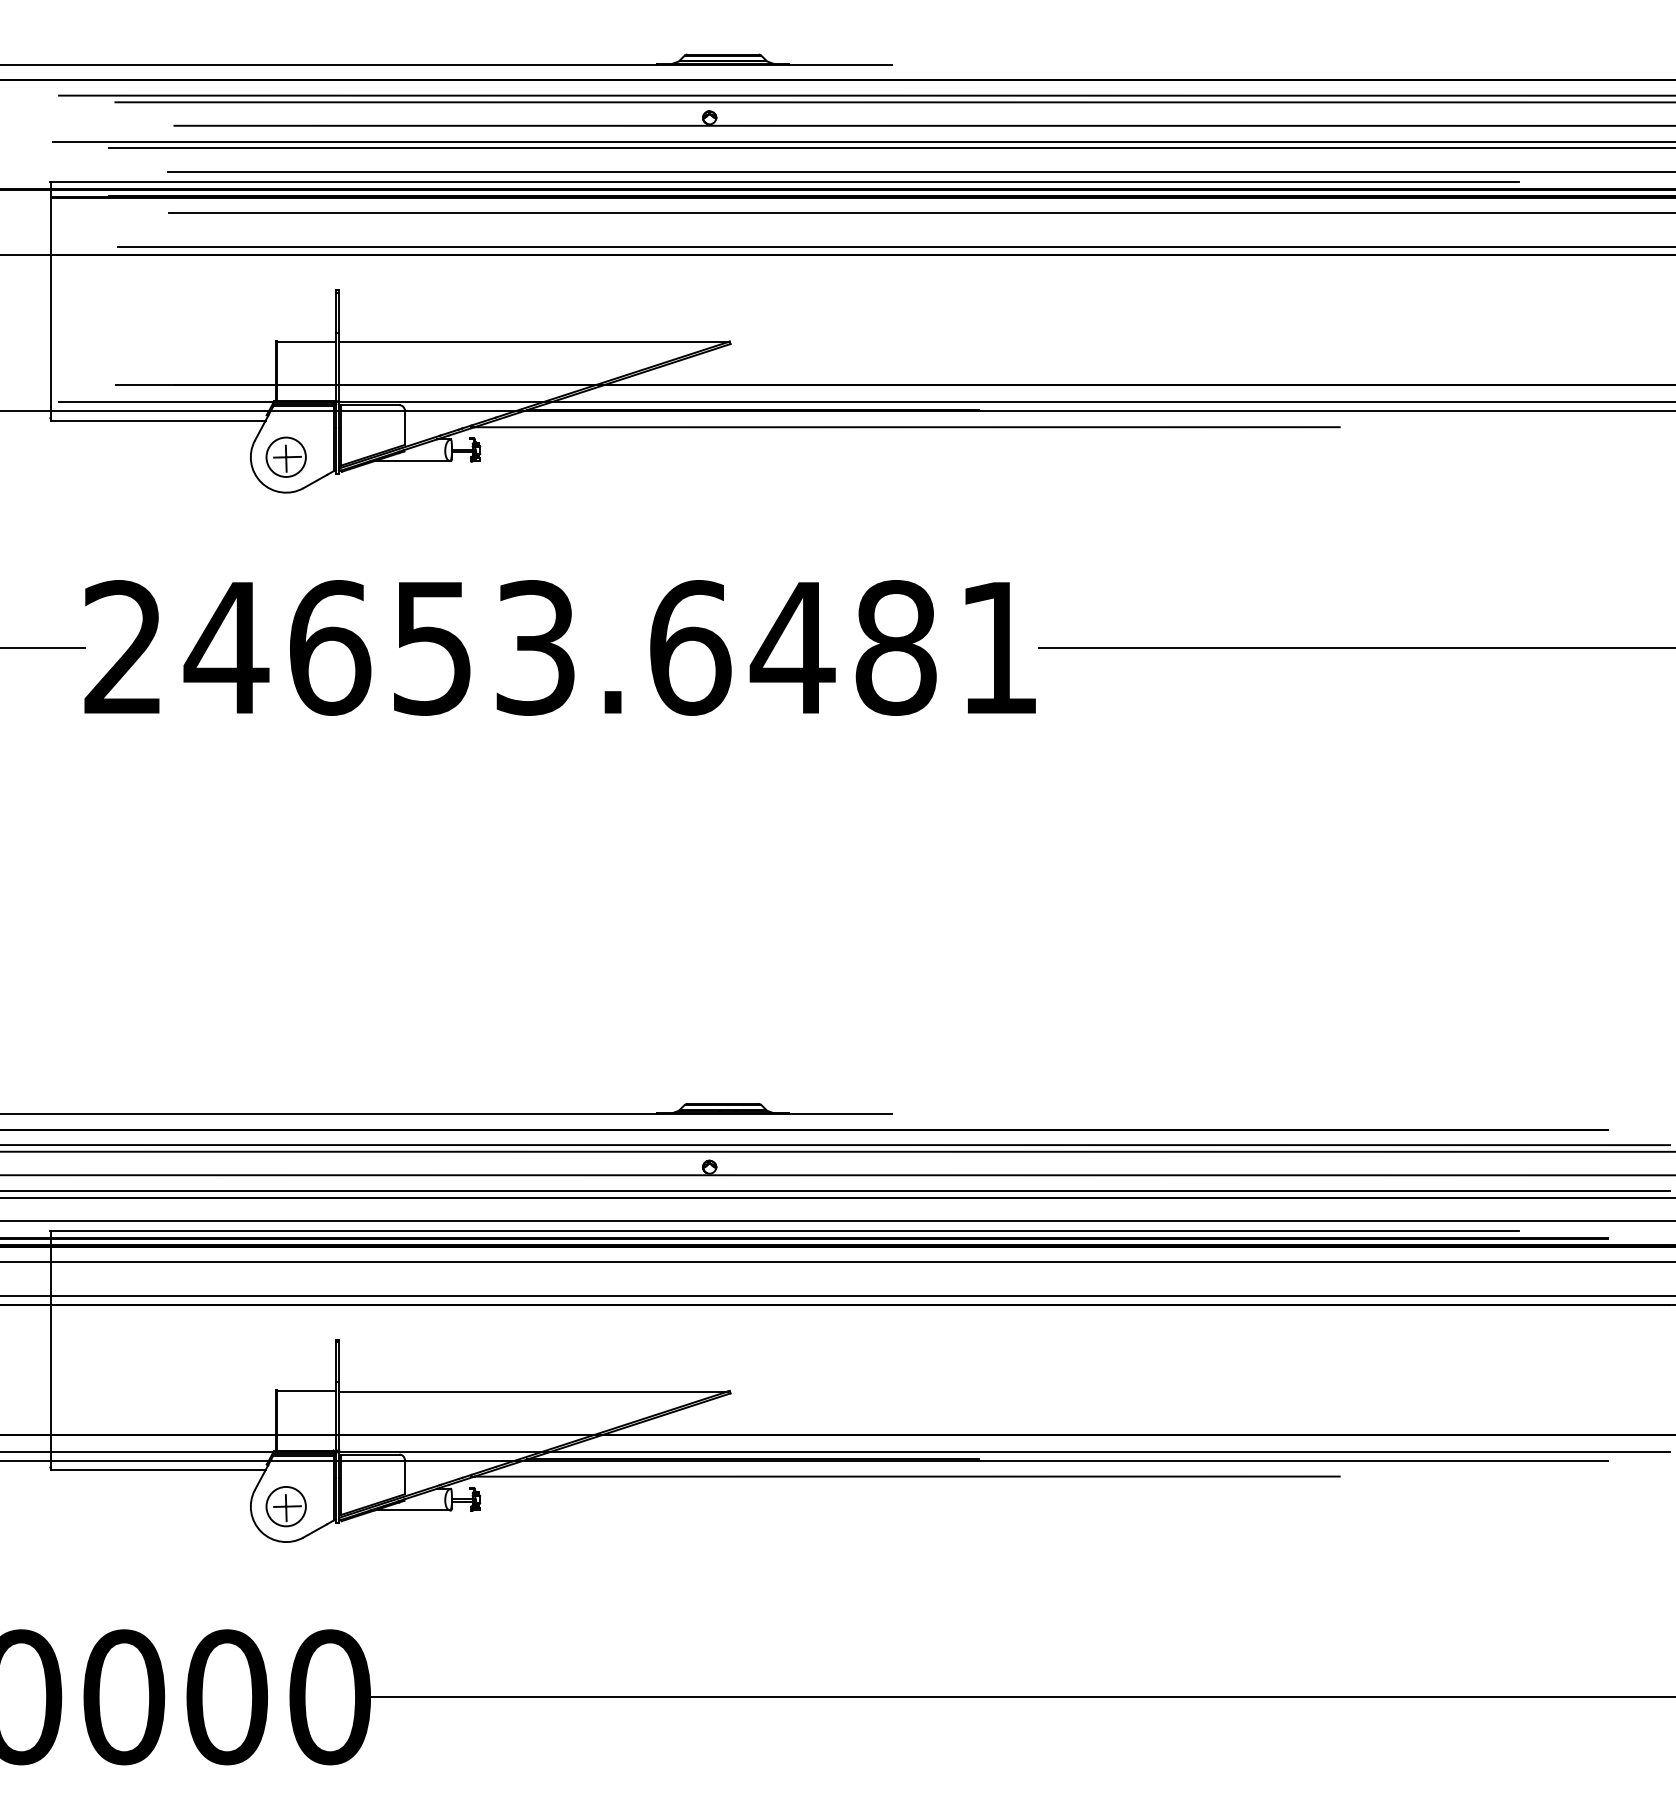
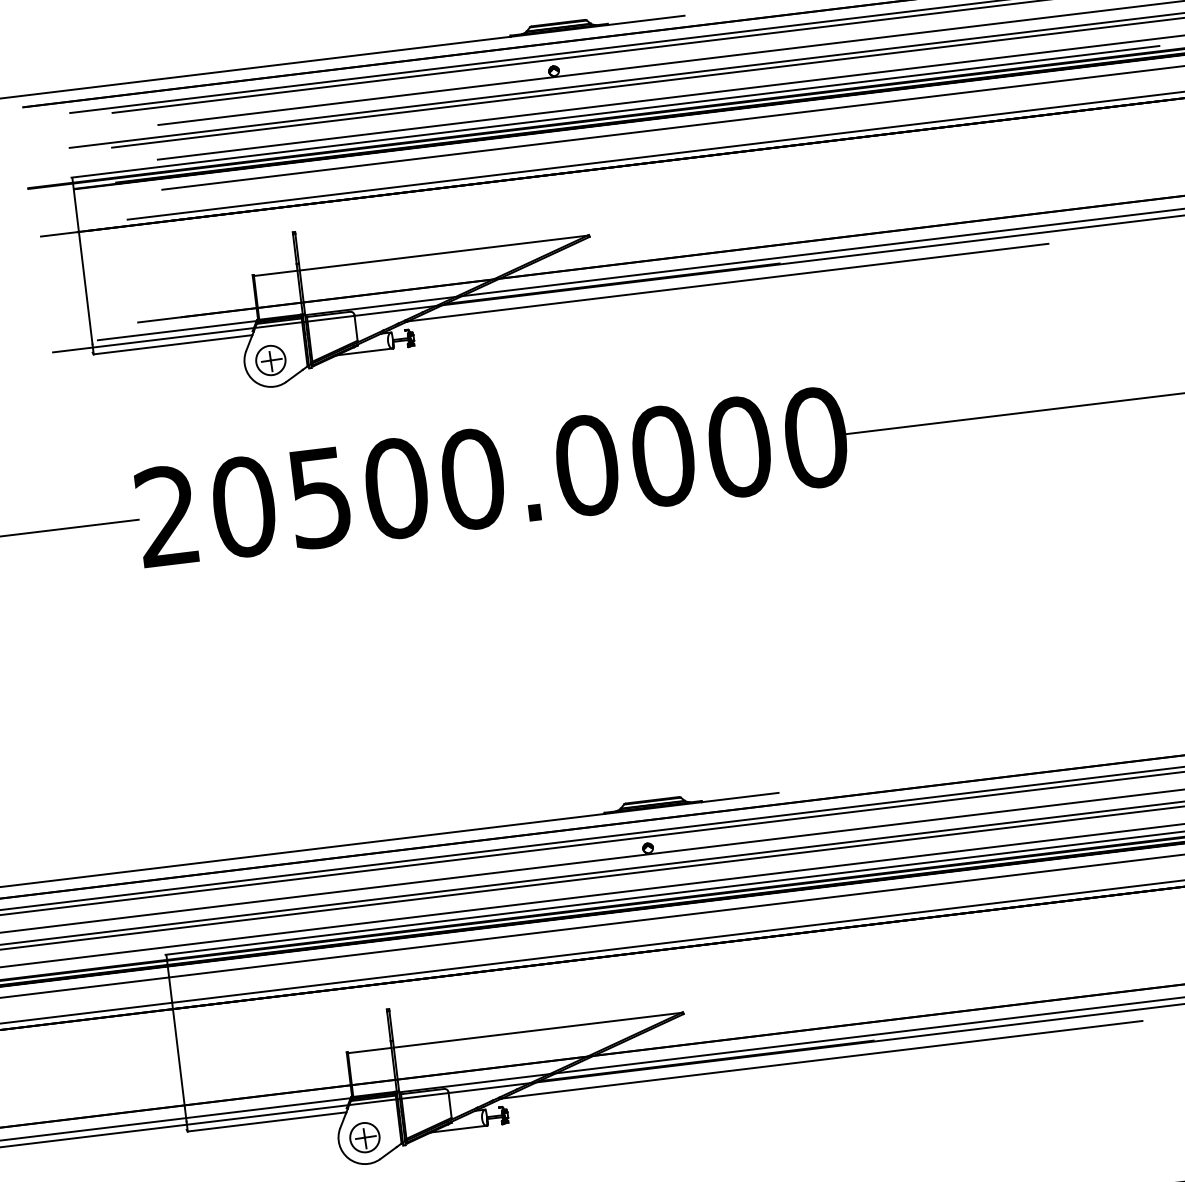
text: (611, 647) -> (528, 472), 24653.6481 -> 20500.0000

